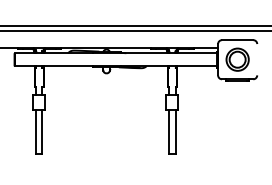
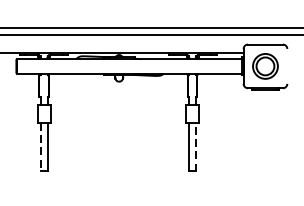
line: (36, 132) -> (40, 147), solid -> dashed
line: (175, 132) -> (196, 147), solid -> dashed

